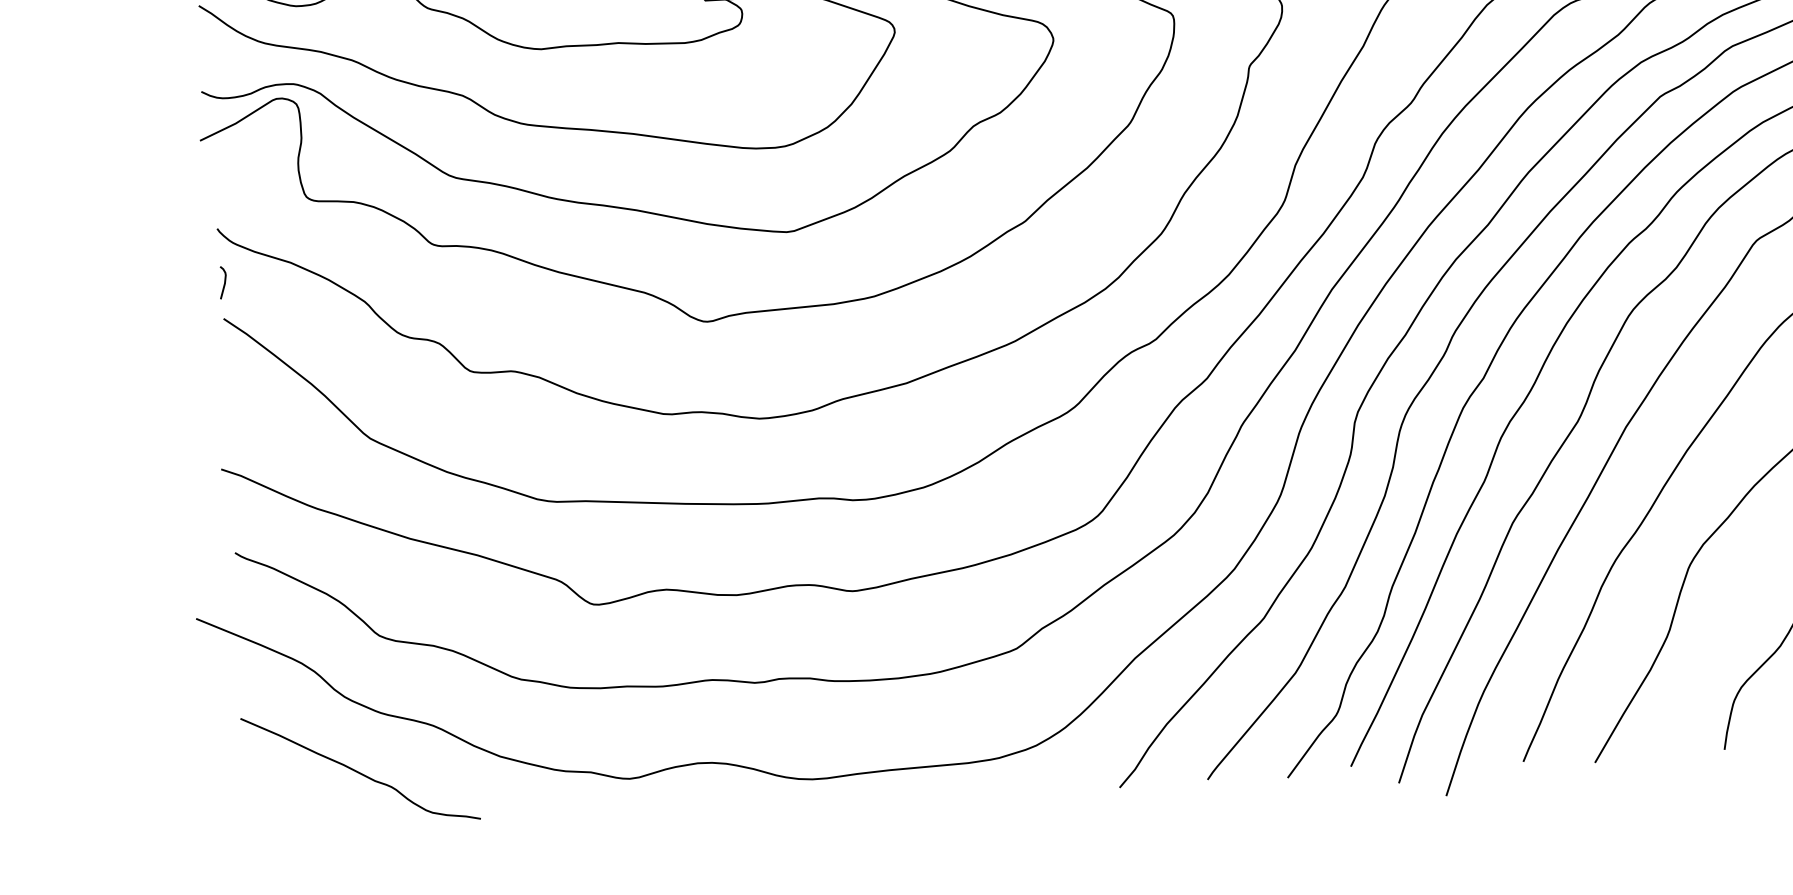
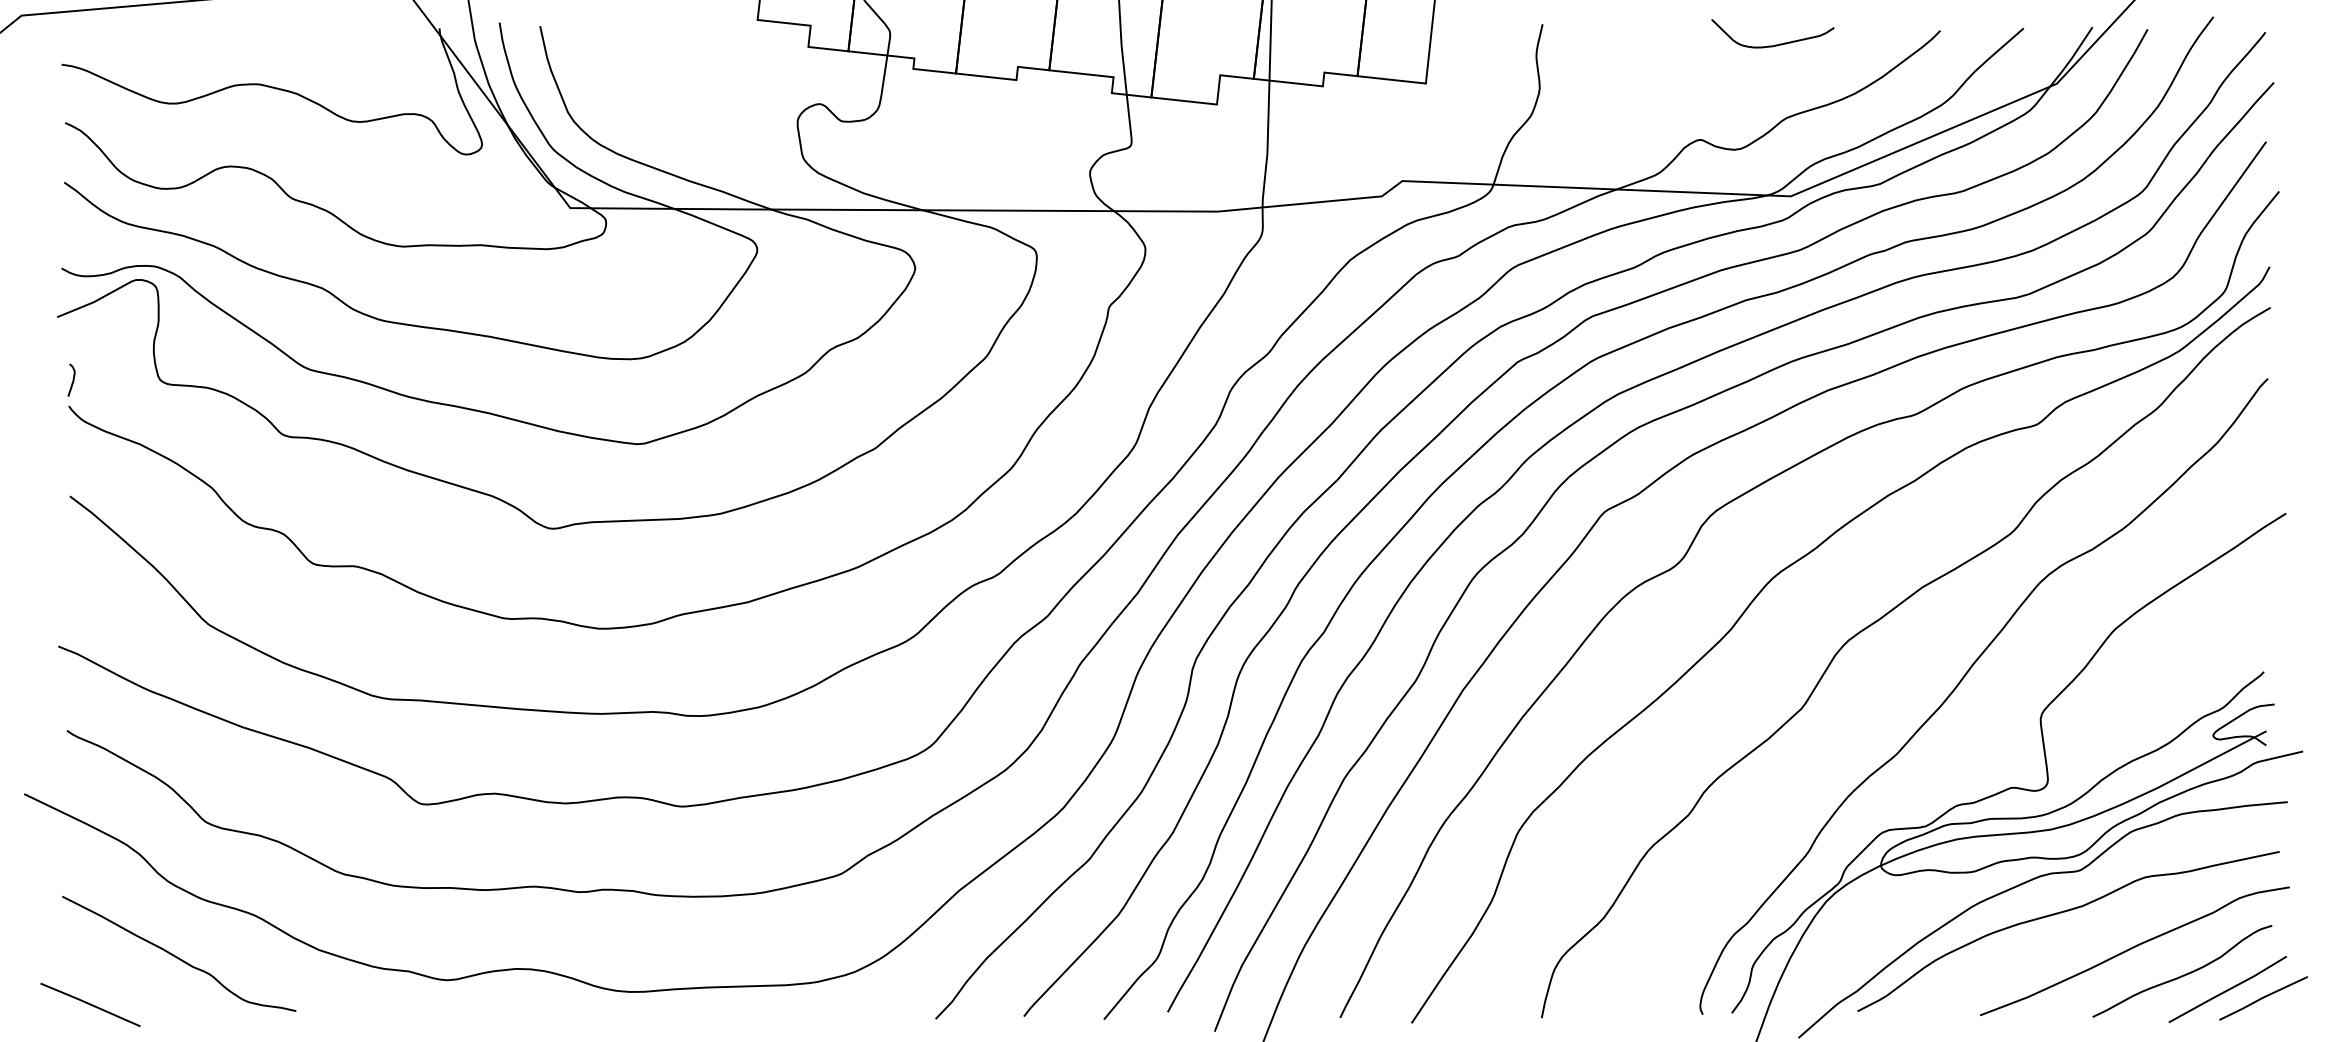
curve: (223, 281) -> (72, 379), moved
line: (275, 824) -> (90, 1004), added

